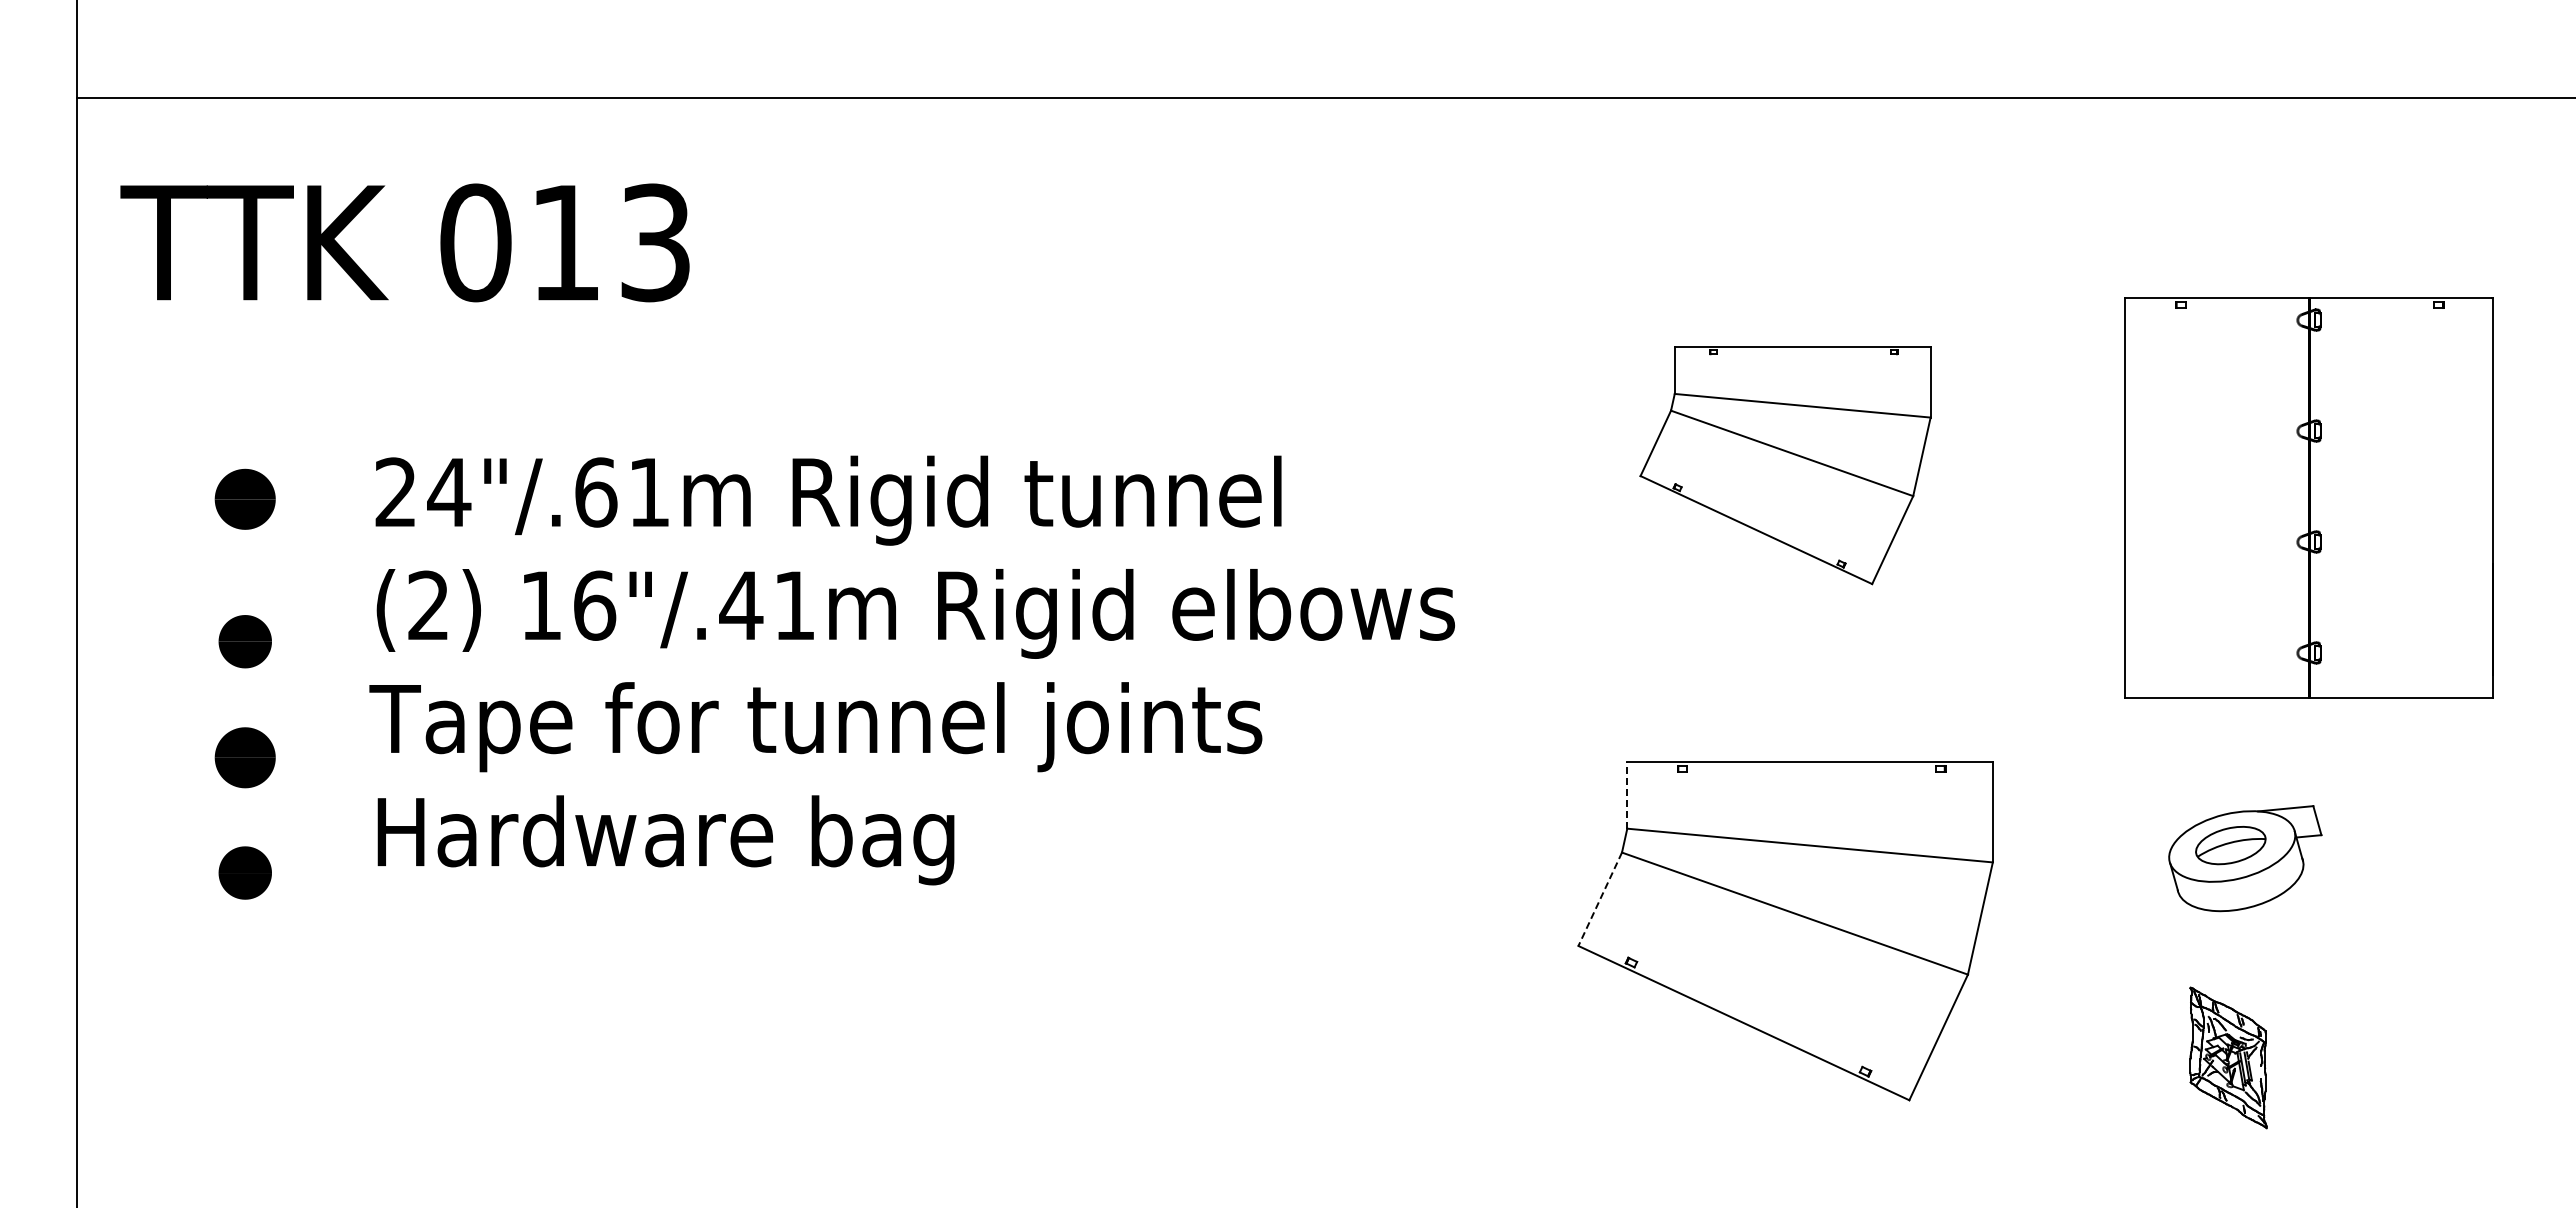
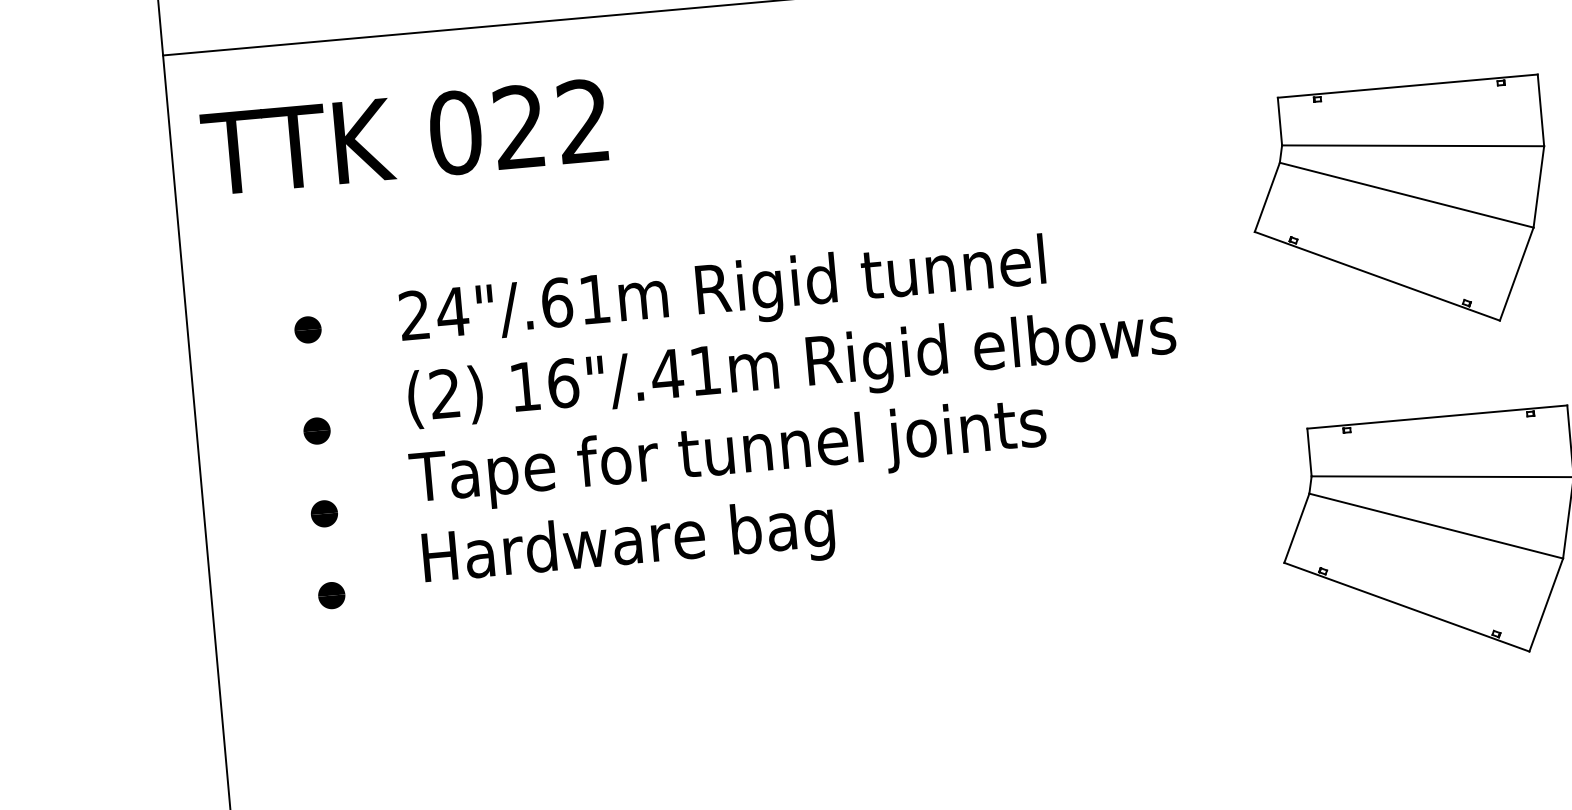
text: (610, 242) -> (551, 124), 013 -> 022
part: (1785, 465) -> (1401, 208), size x1.43
part: (245, 499) -> (308, 329), size x0.62
part: (245, 641) -> (317, 430), size x0.71
part: (245, 758) -> (324, 514), size x0.62
line: (1627, 795) -> (1309, 452), dashed -> solid
part: (245, 872) -> (331, 595), size x0.71
line: (1600, 899) -> (1297, 528), dashed -> solid

